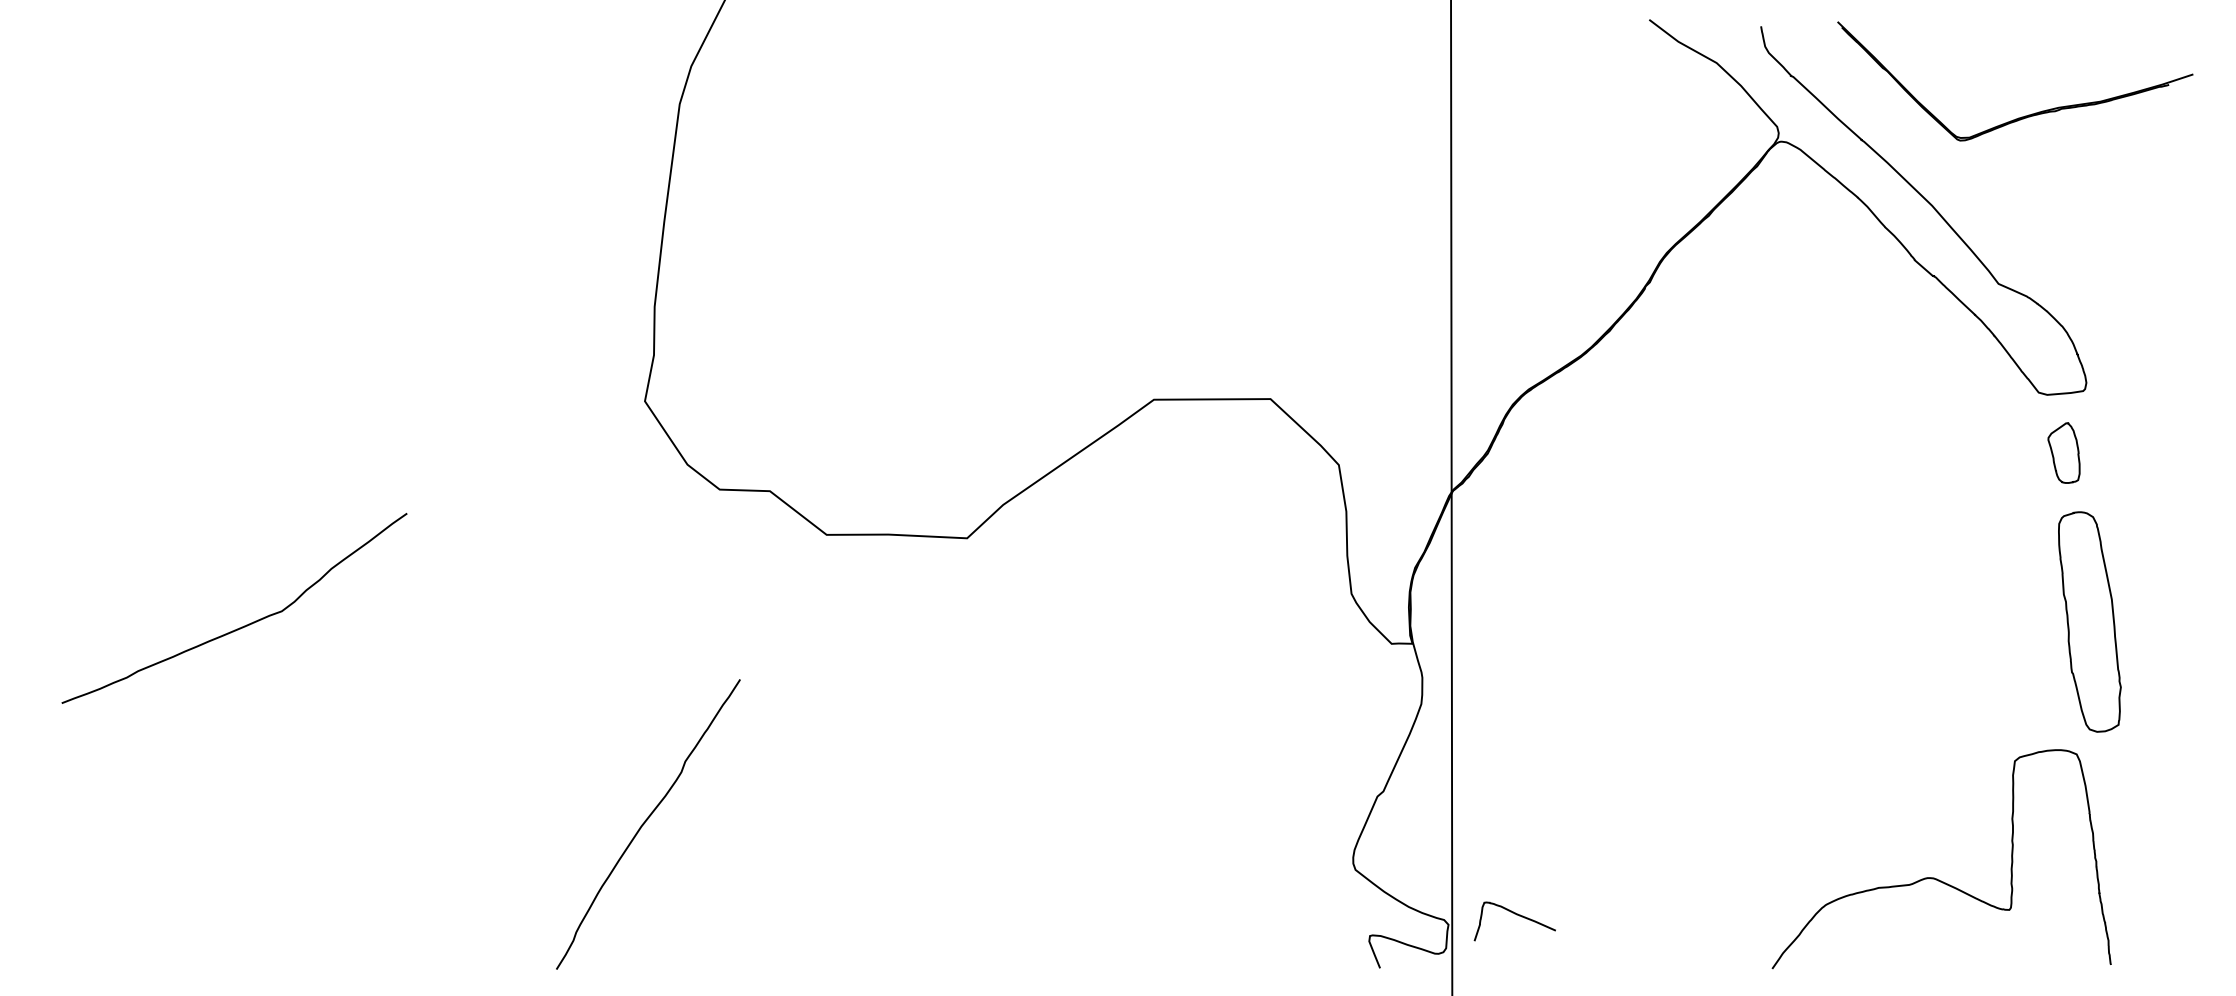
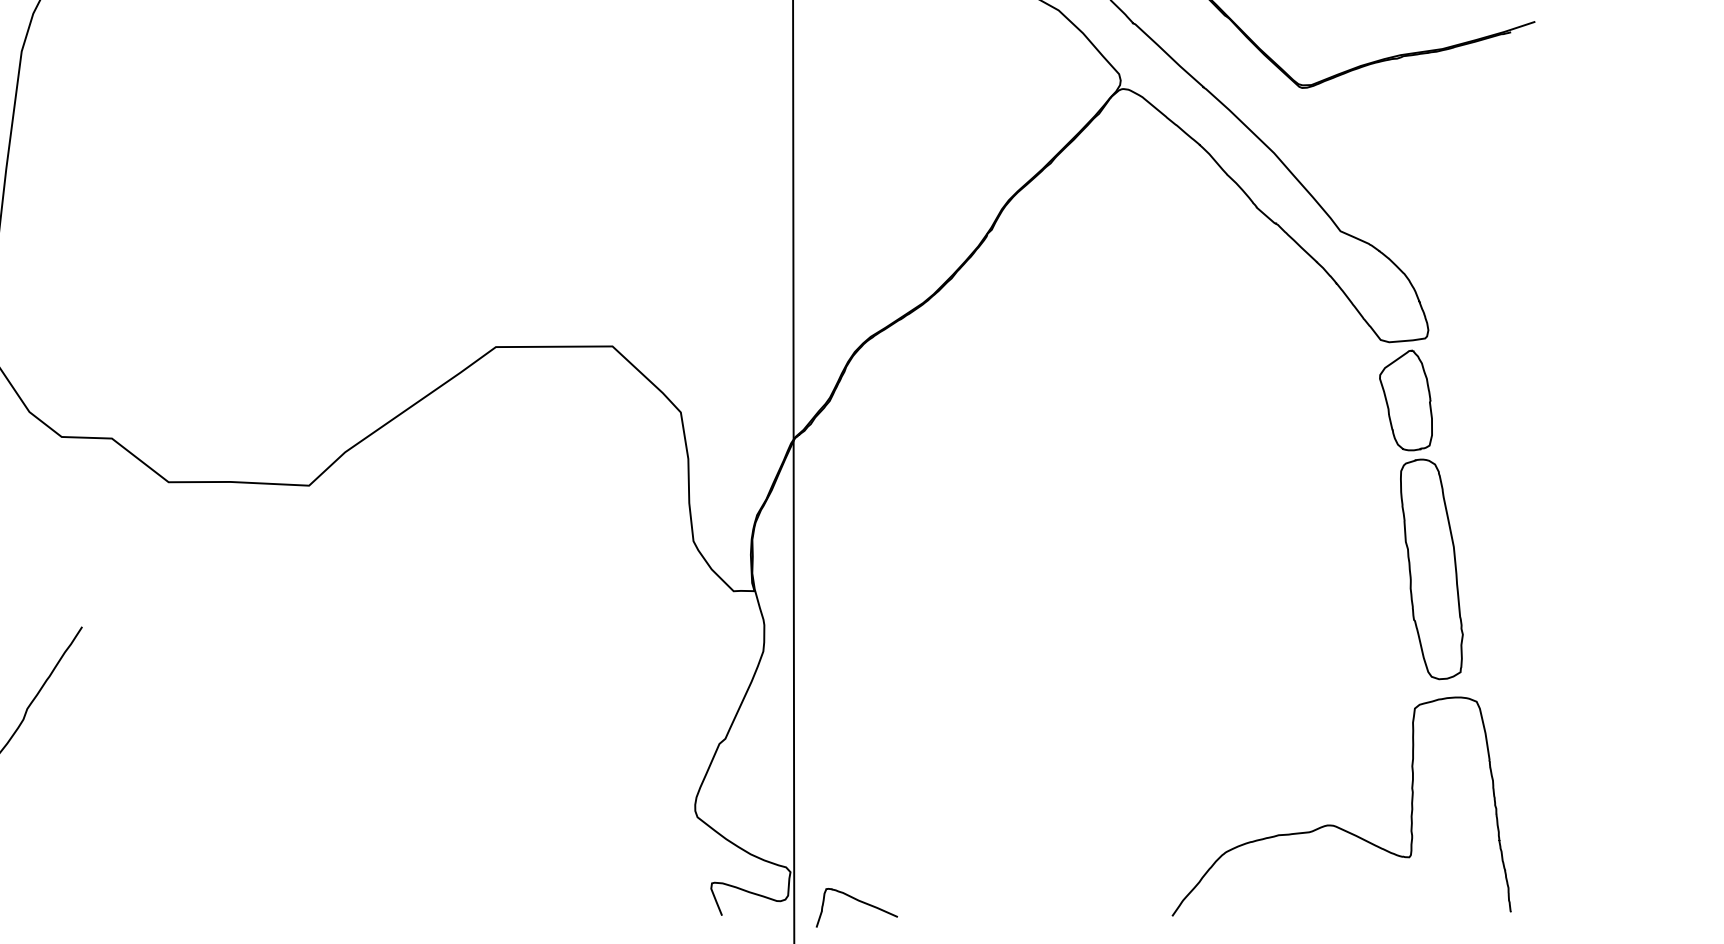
part: (2063, 452) -> (1405, 399), size x1.67
curve: (1934, 877) -> (1334, 824), moved
curve: (1516, 915) -> (858, 901), moved

